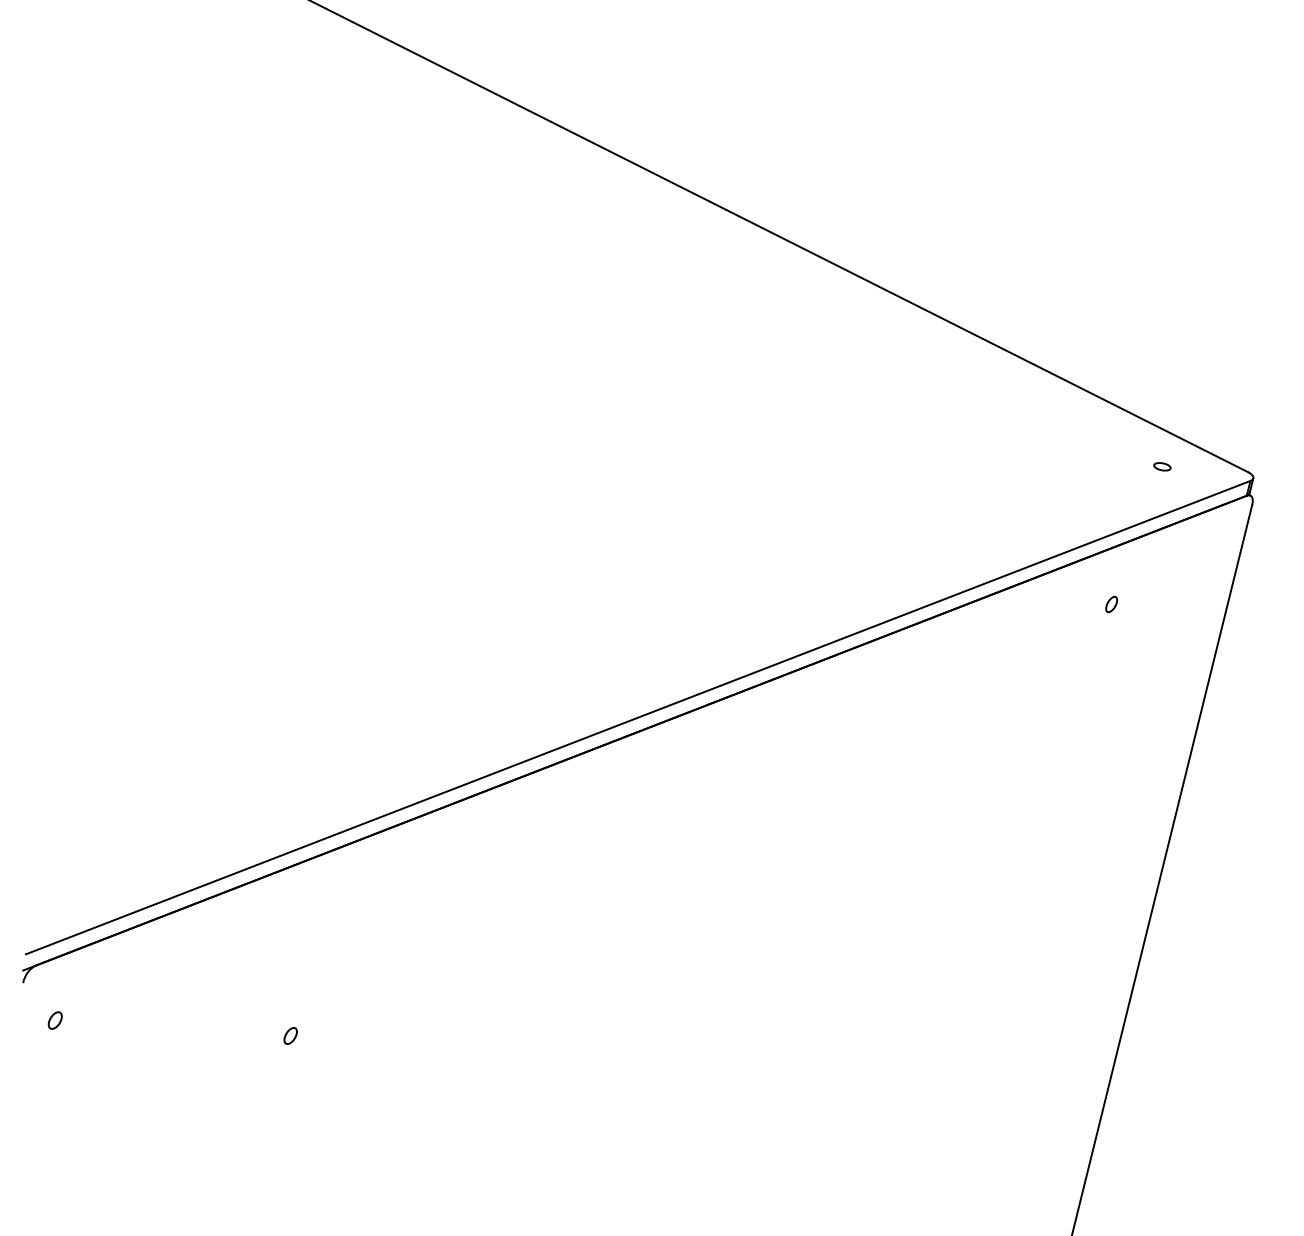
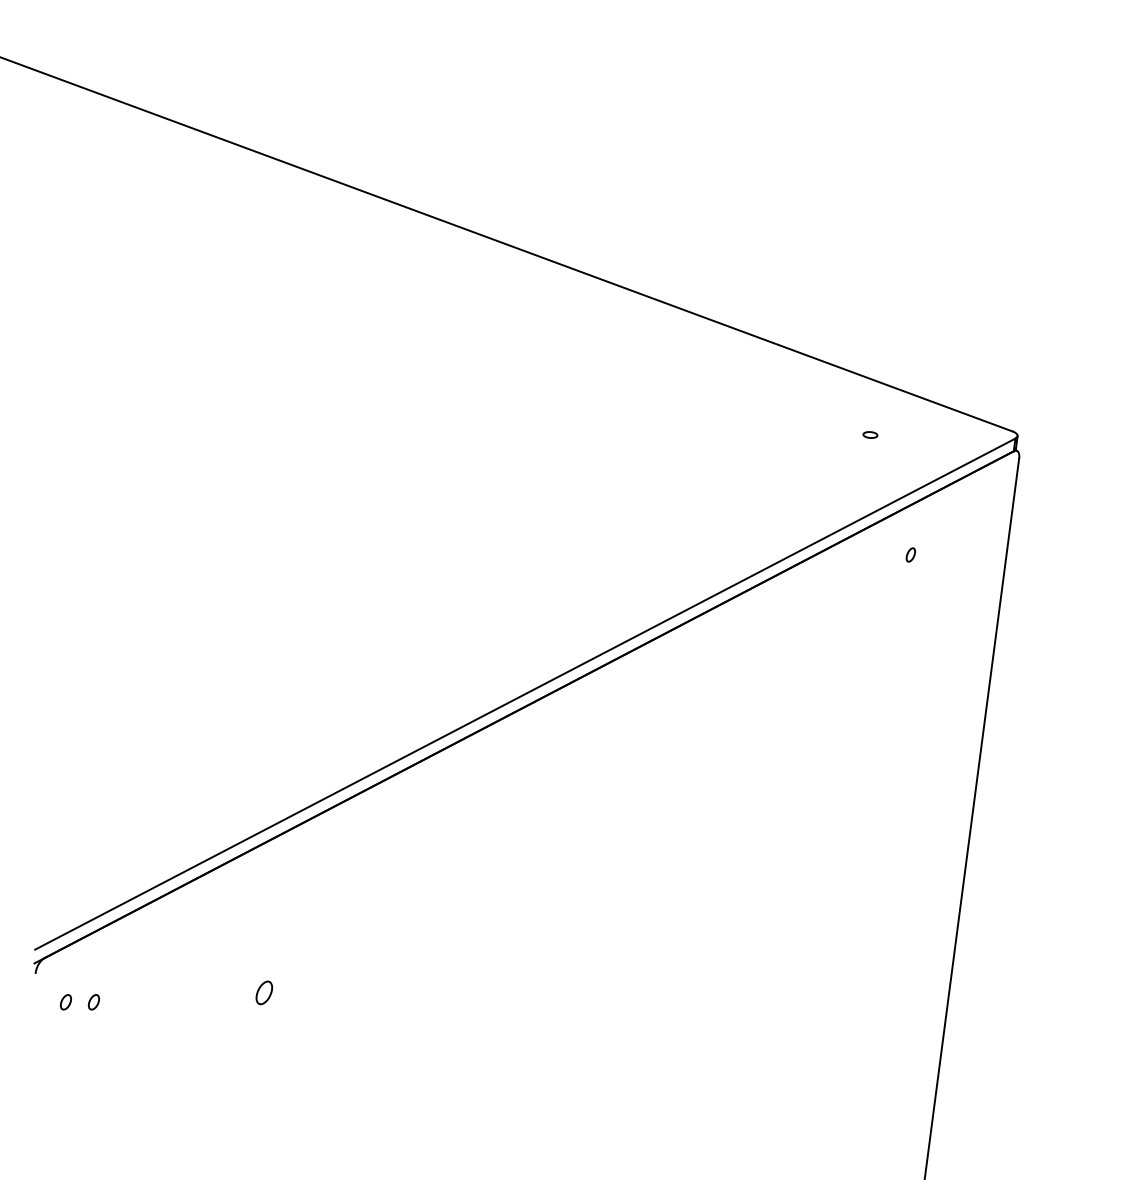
part: (1162, 466) -> (870, 434), moved
part: (87, 1024) -> (93, 1002), added
part: (290, 1036) -> (264, 993), size x1.6

